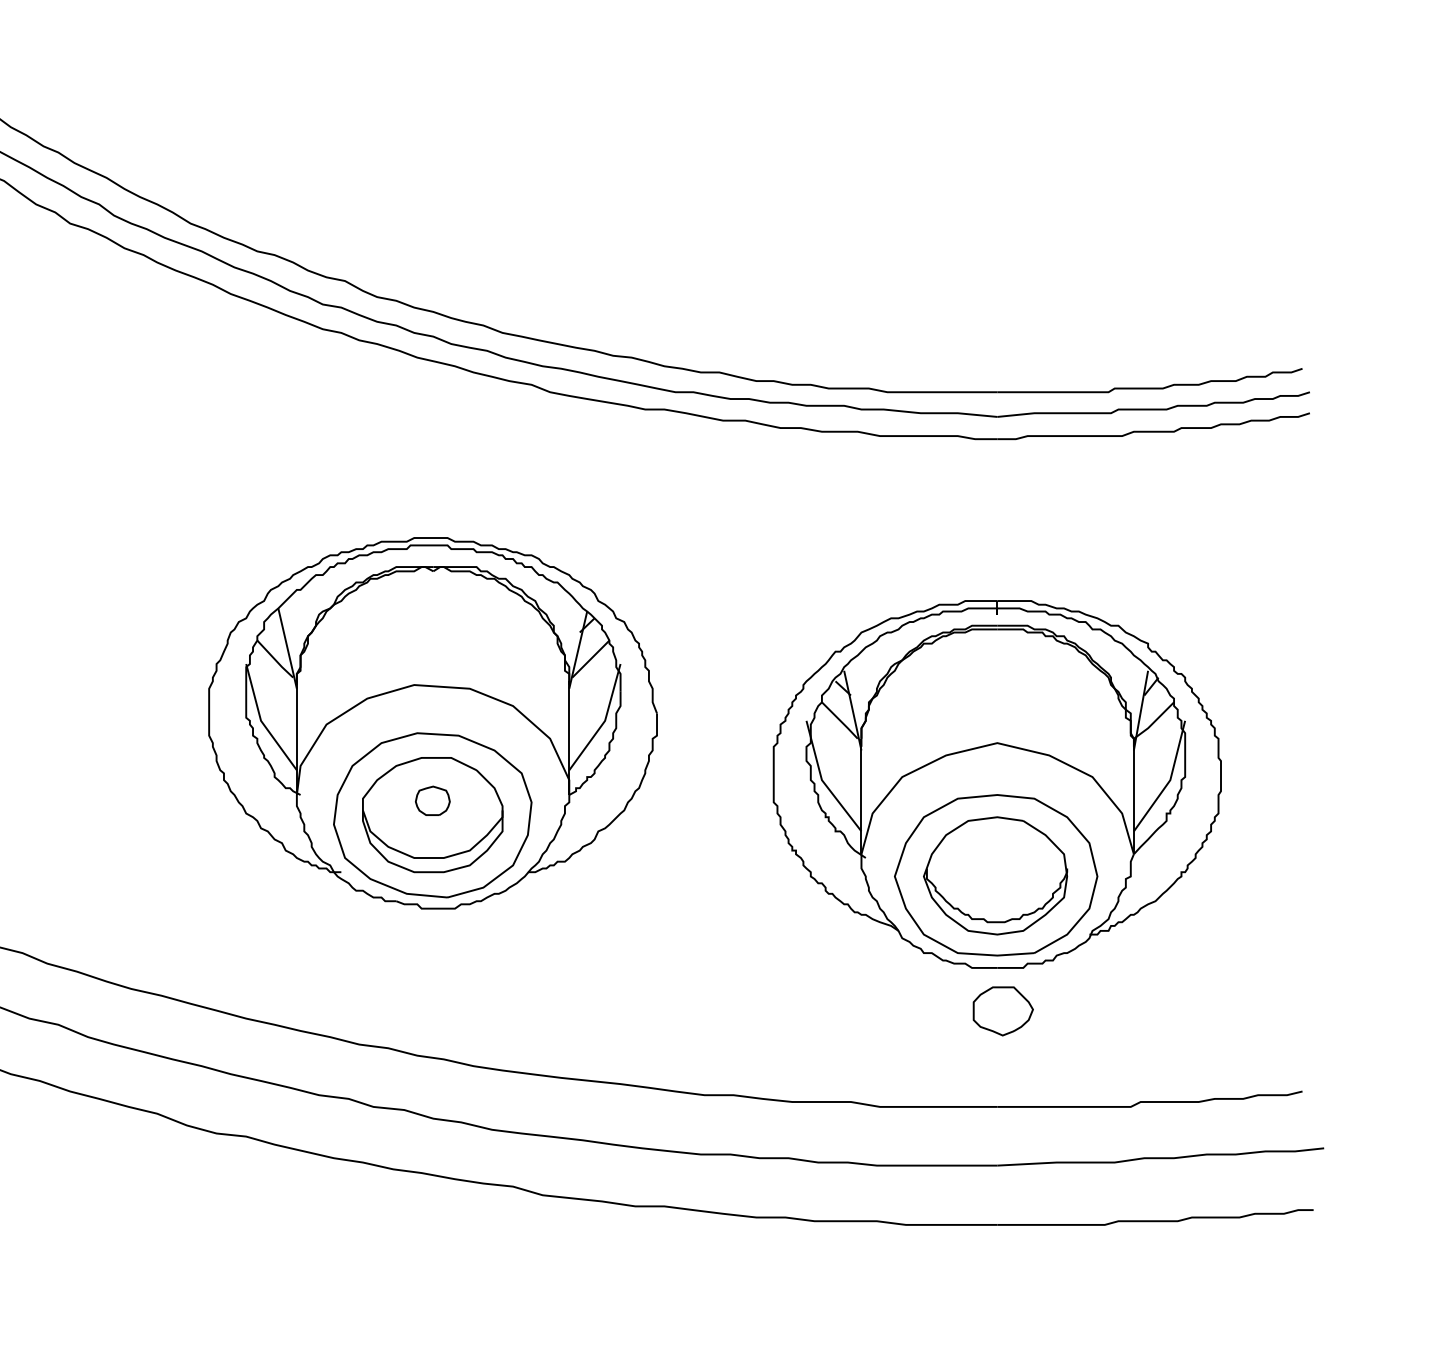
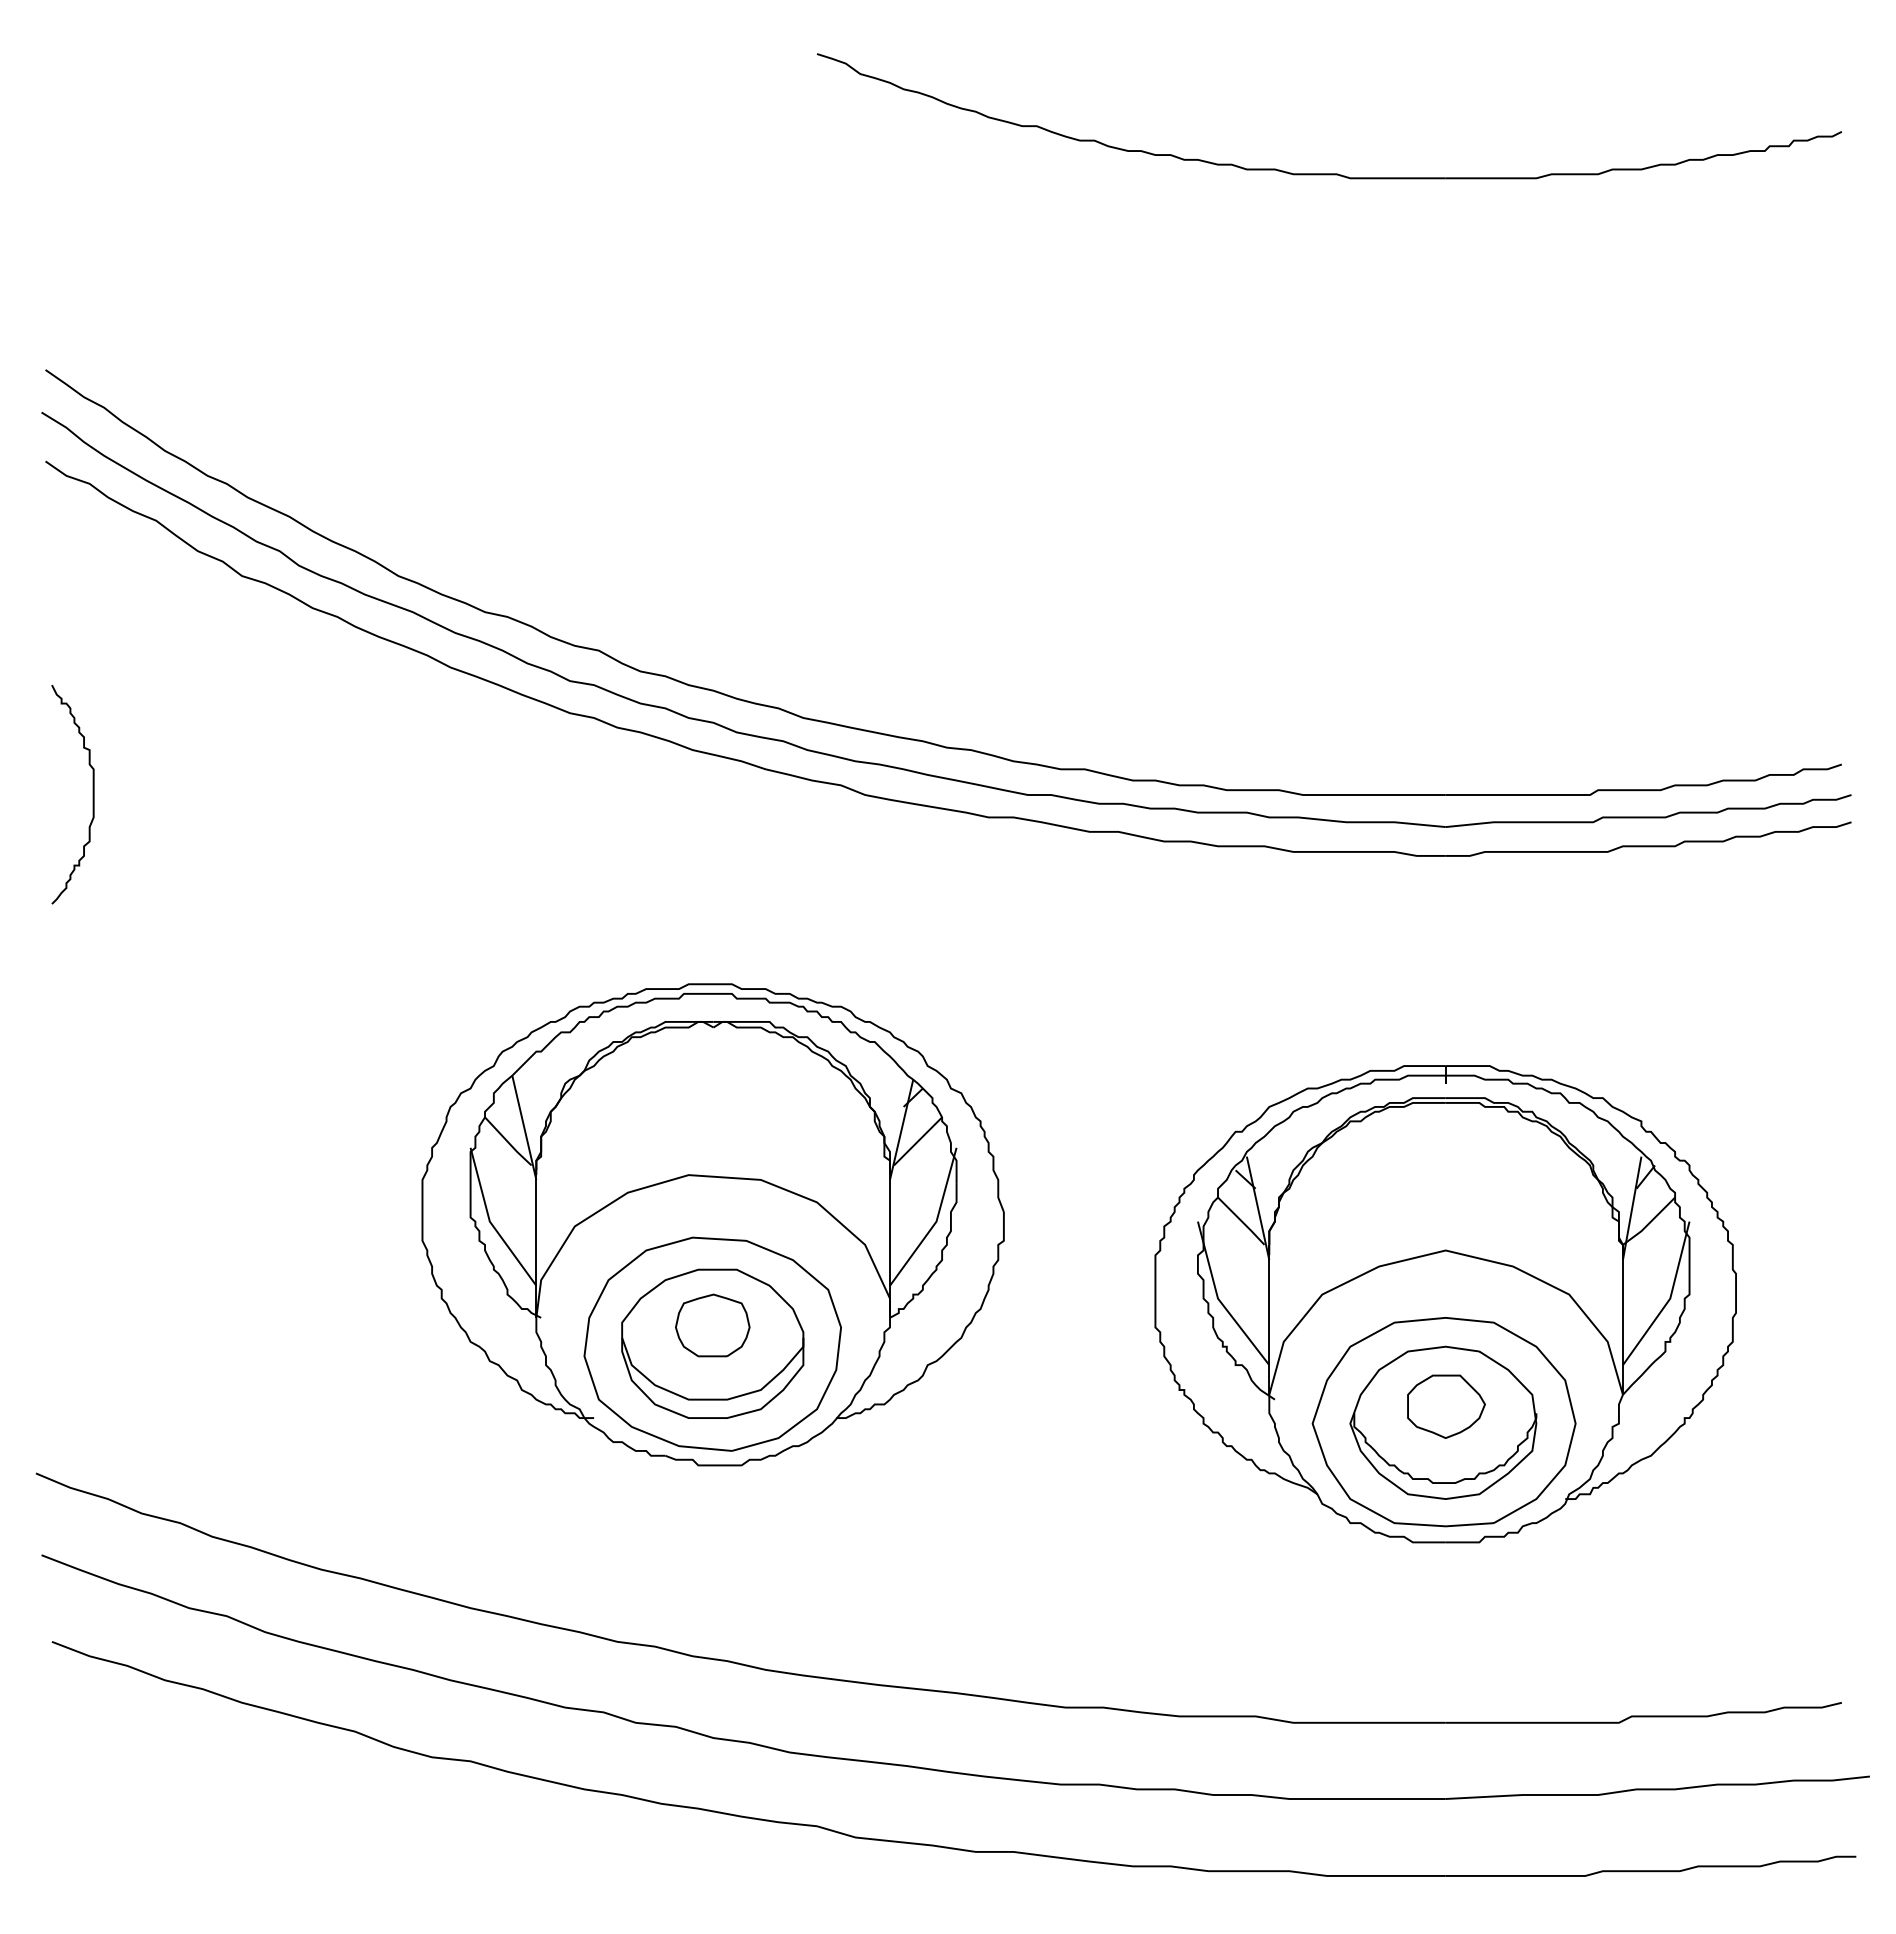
part: (432, 800) -> (712, 1325), size x1.67
part: (1003, 1011) -> (1446, 1406), moved

